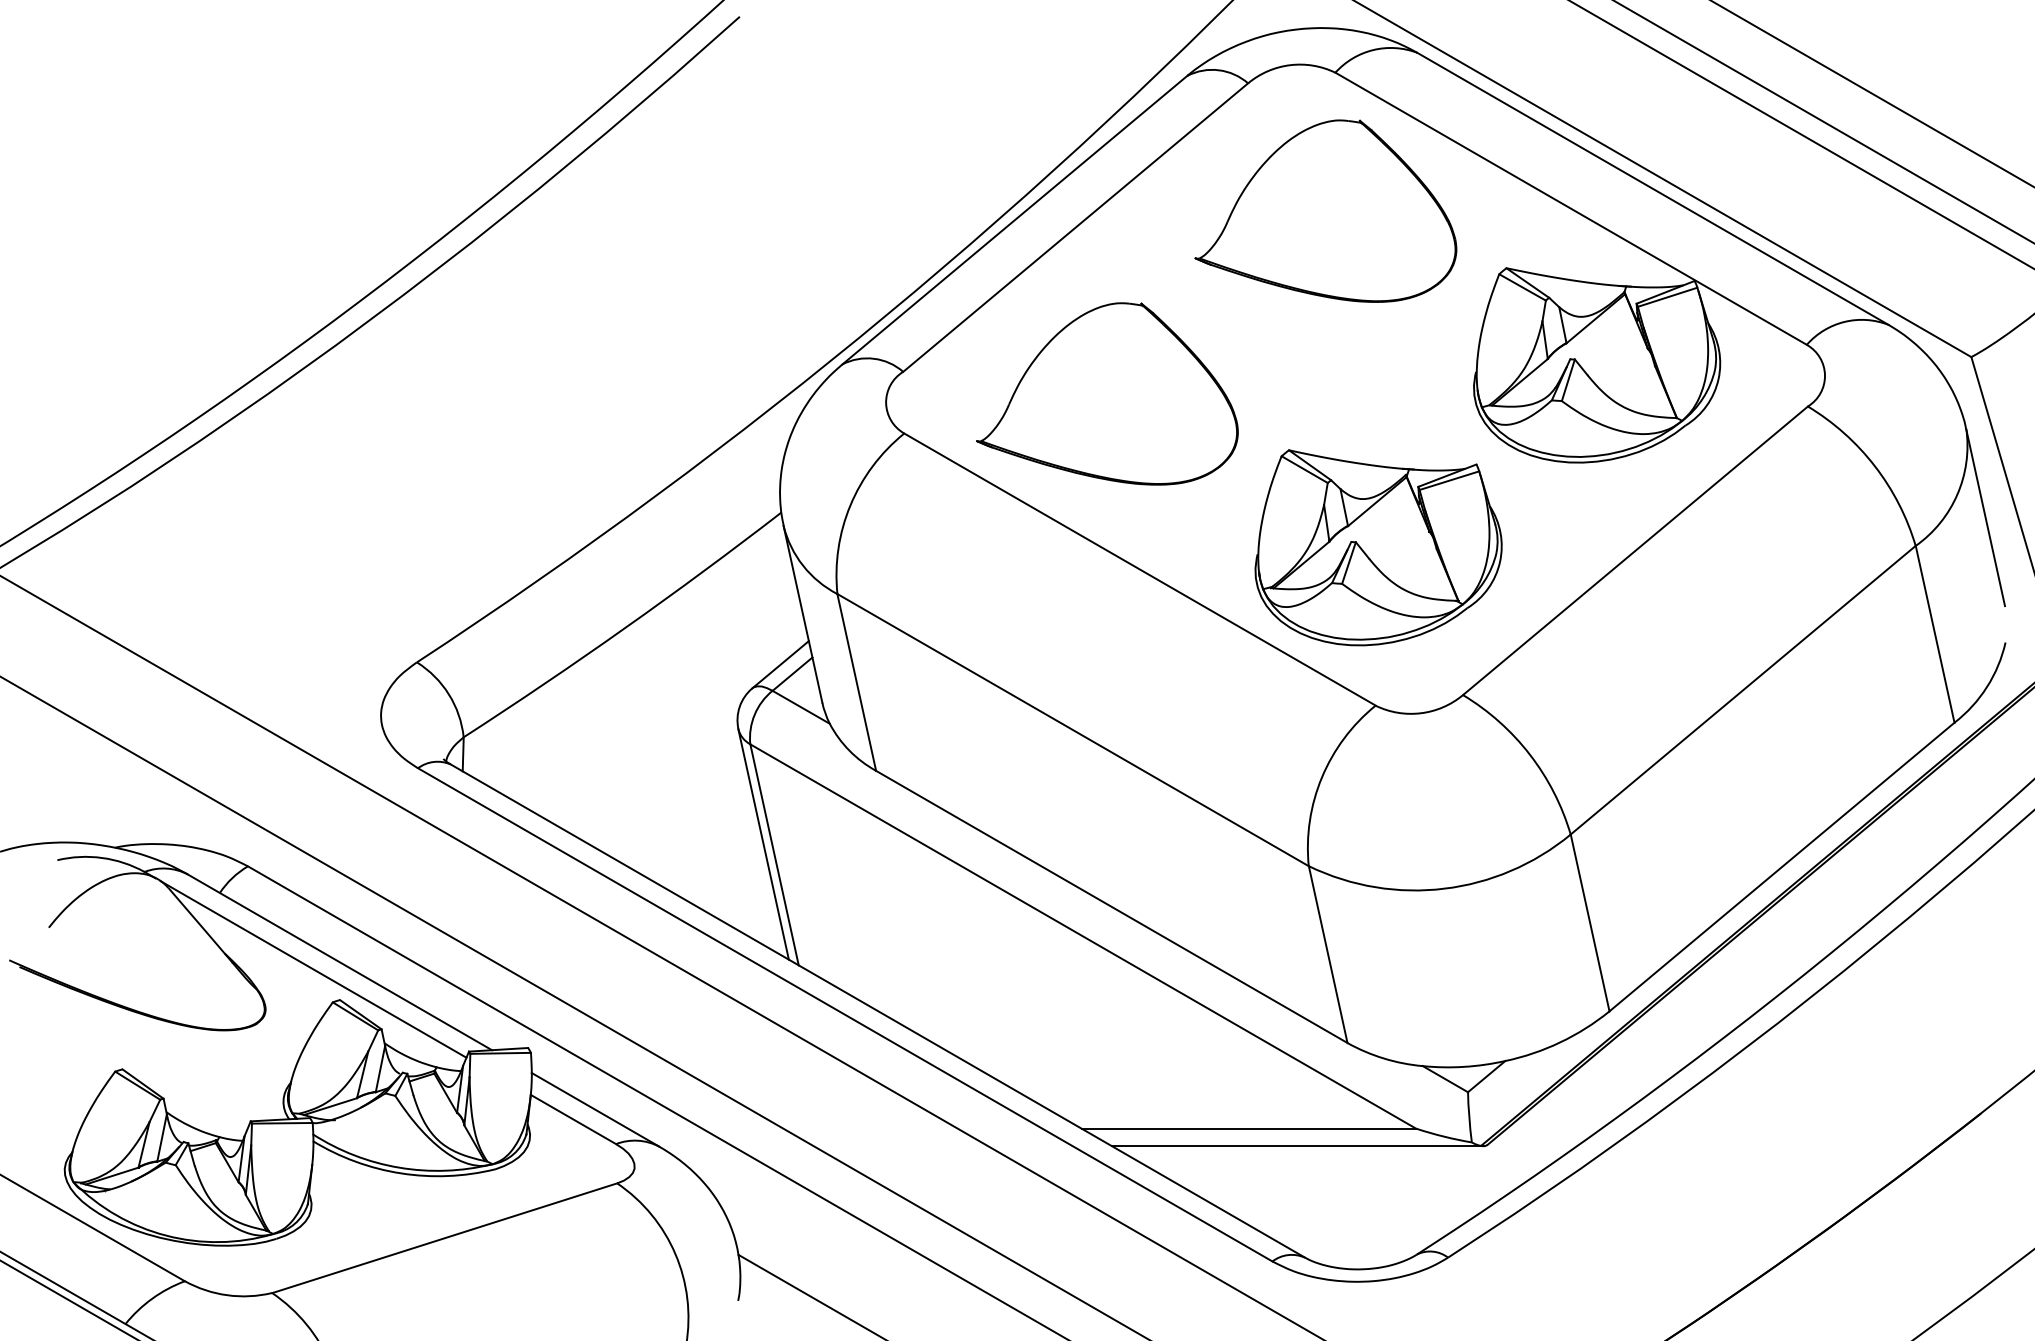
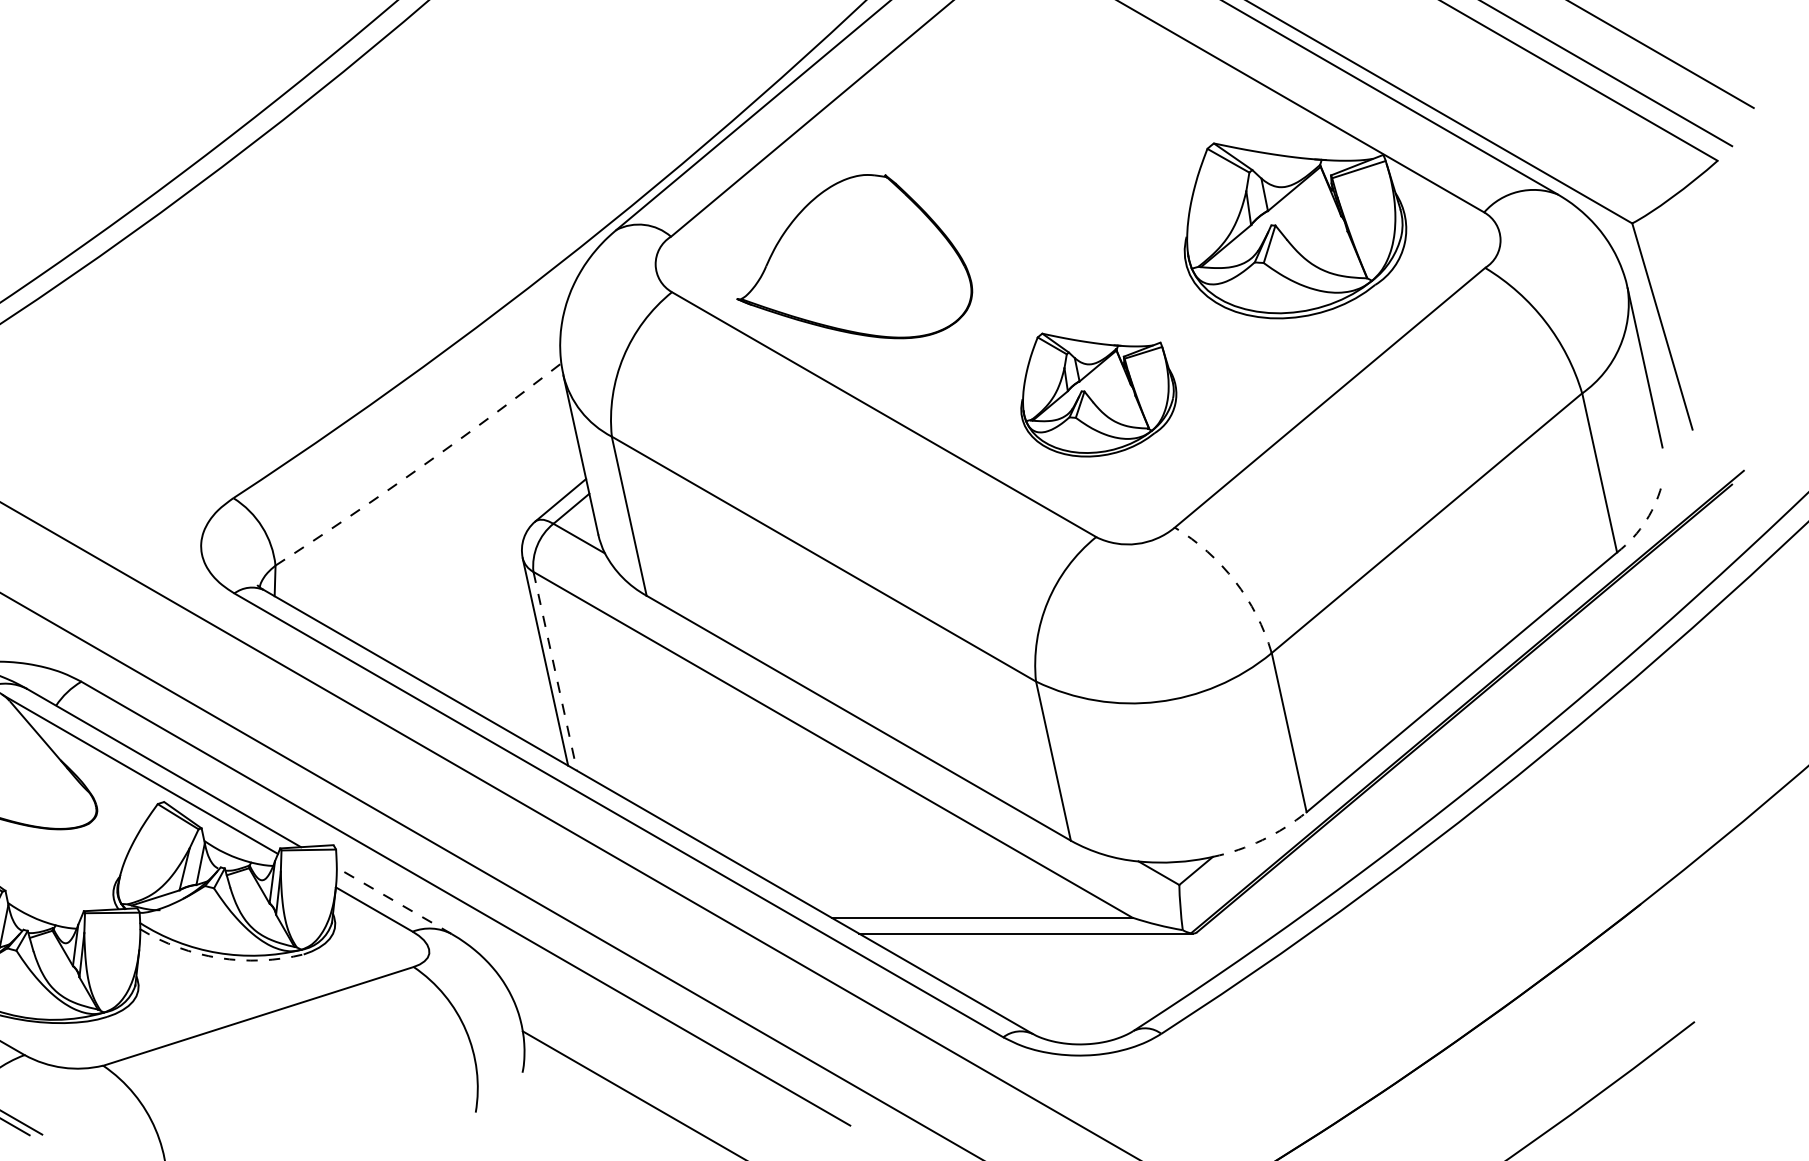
part: (1325, 210) -> (1051, 91), removed
part: (1378, 547) -> (1098, 394), size x0.7
arc: (624, 628) -> (420, 467), solid -> dashed
arc: (1987, 687) -> (1646, 520), solid -> dashed
arc: (1529, 754) -> (1234, 581), solid -> dashed
line: (774, 855) -> (555, 671), solid -> dashed
arc: (1560, 1042) -> (1262, 840), solid -> dashed
line: (595, 1109) -> (394, 900), solid -> dashed
arc: (401, 1173) -> (219, 958), solid -> dashed

